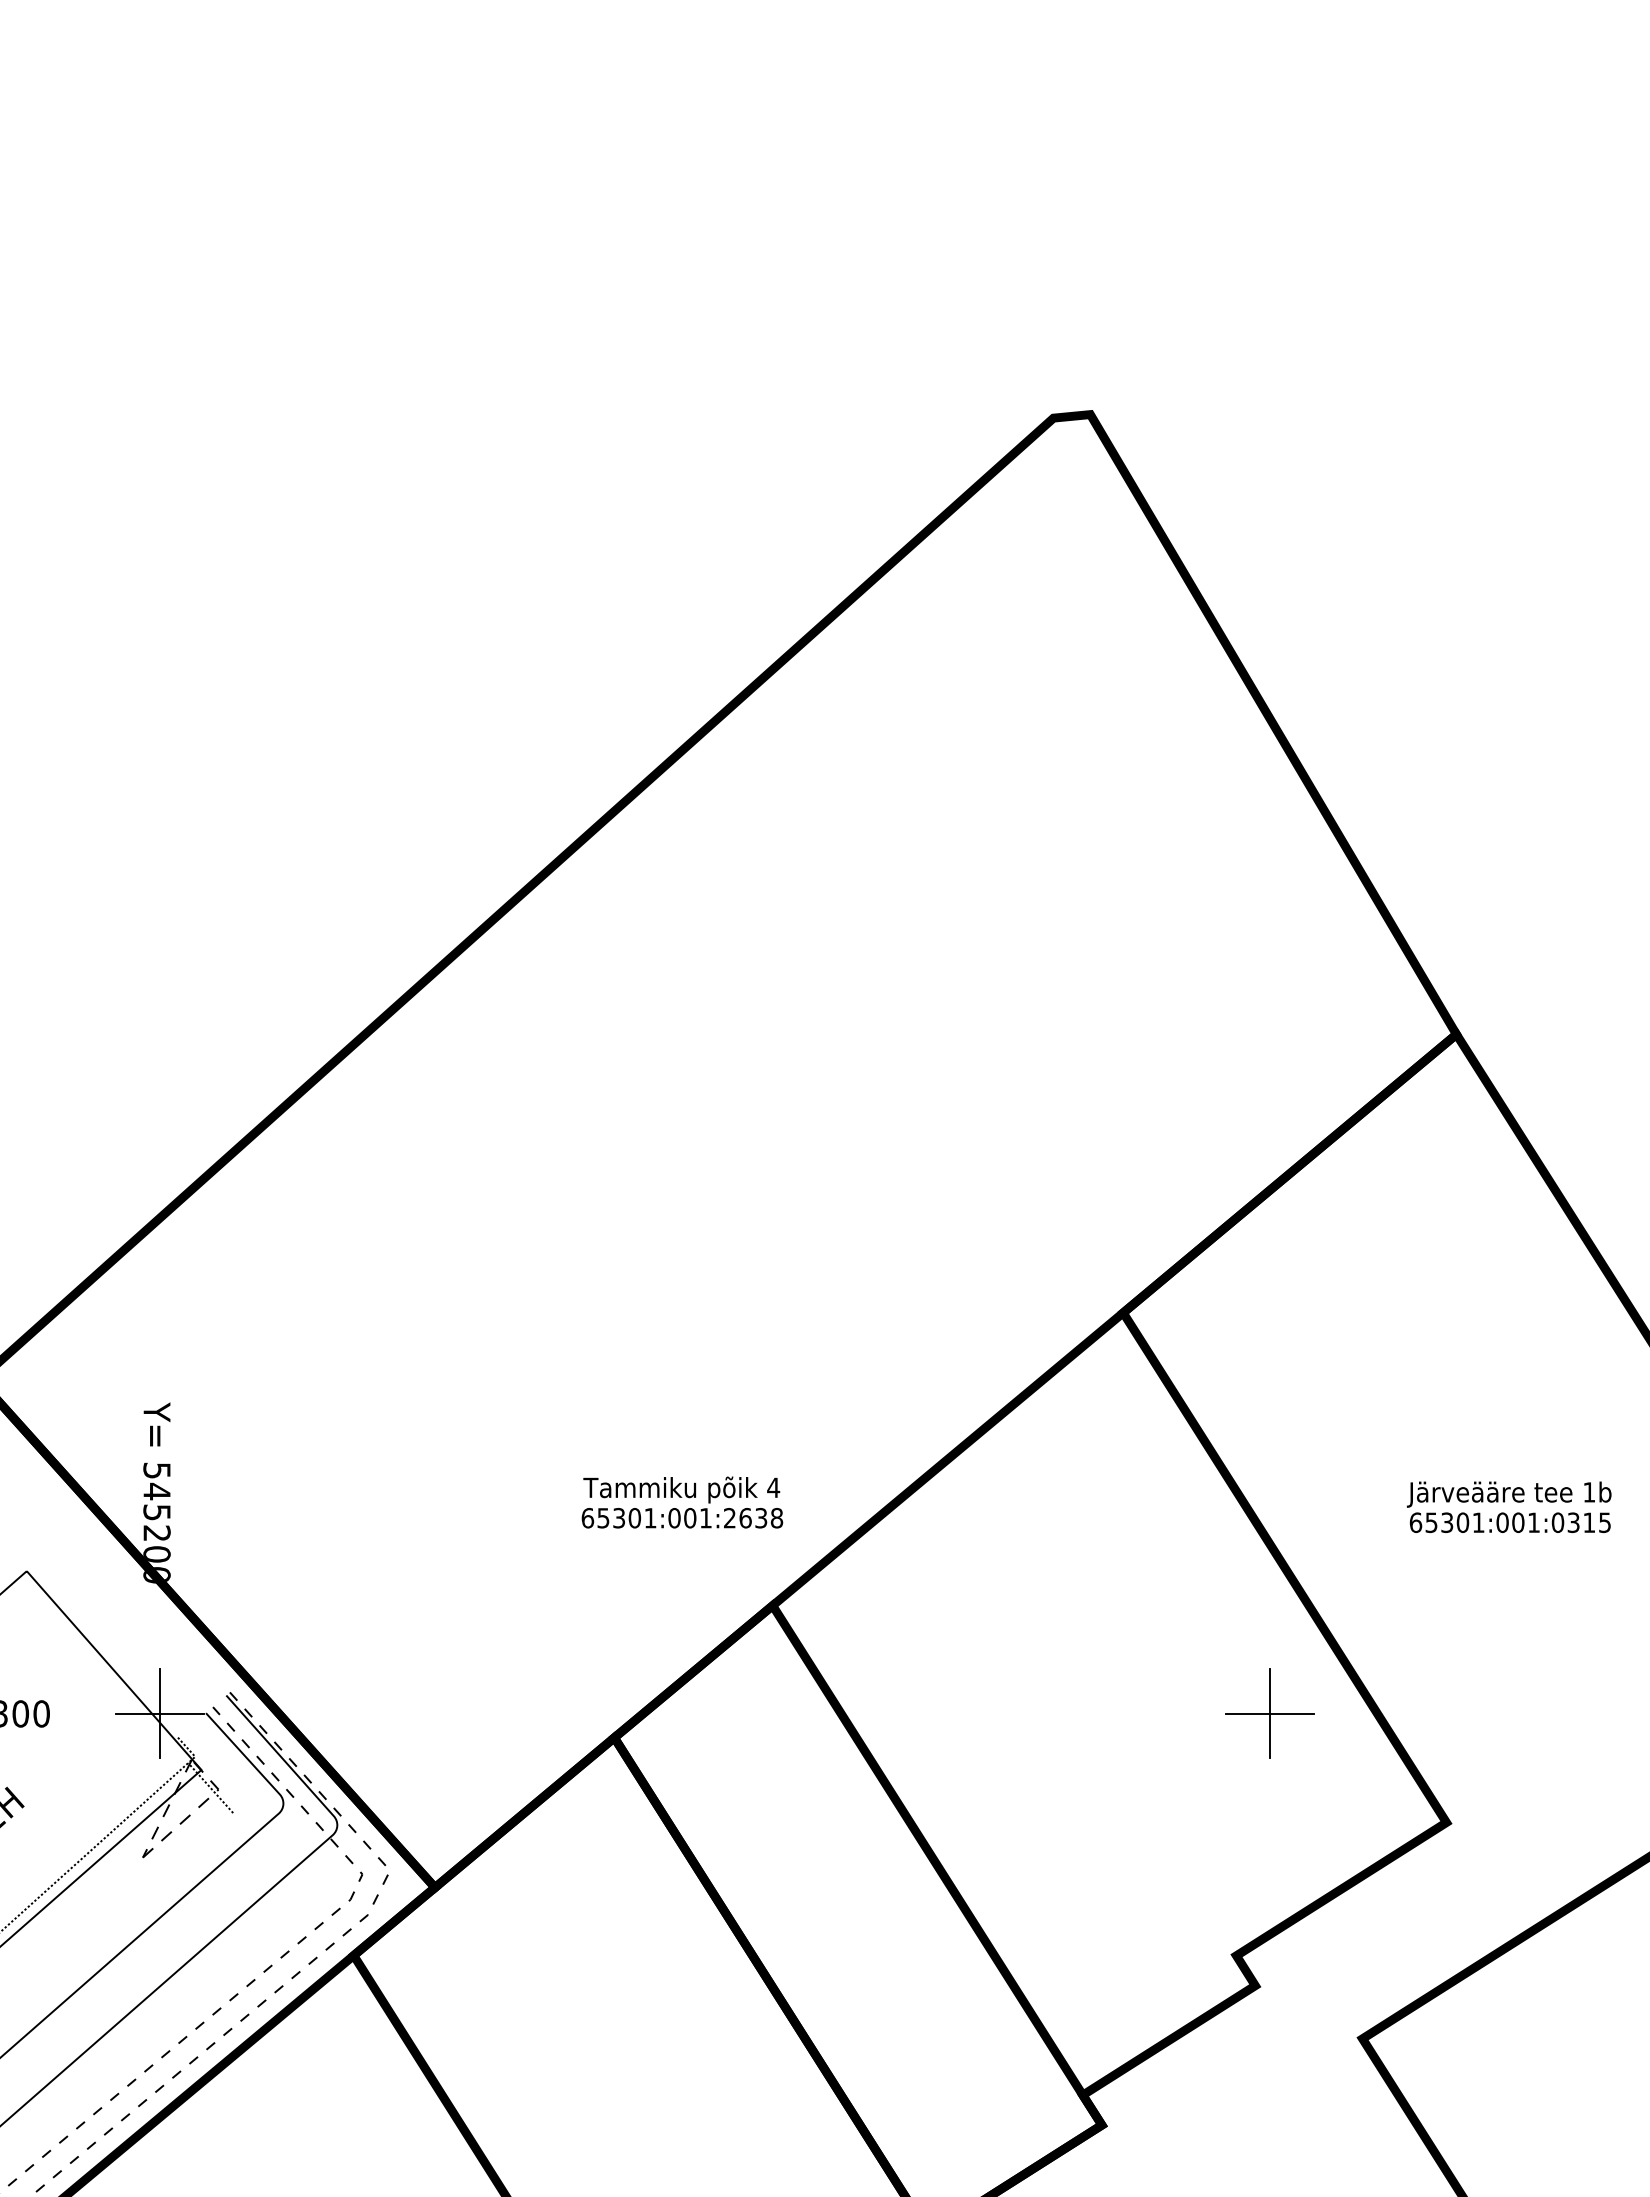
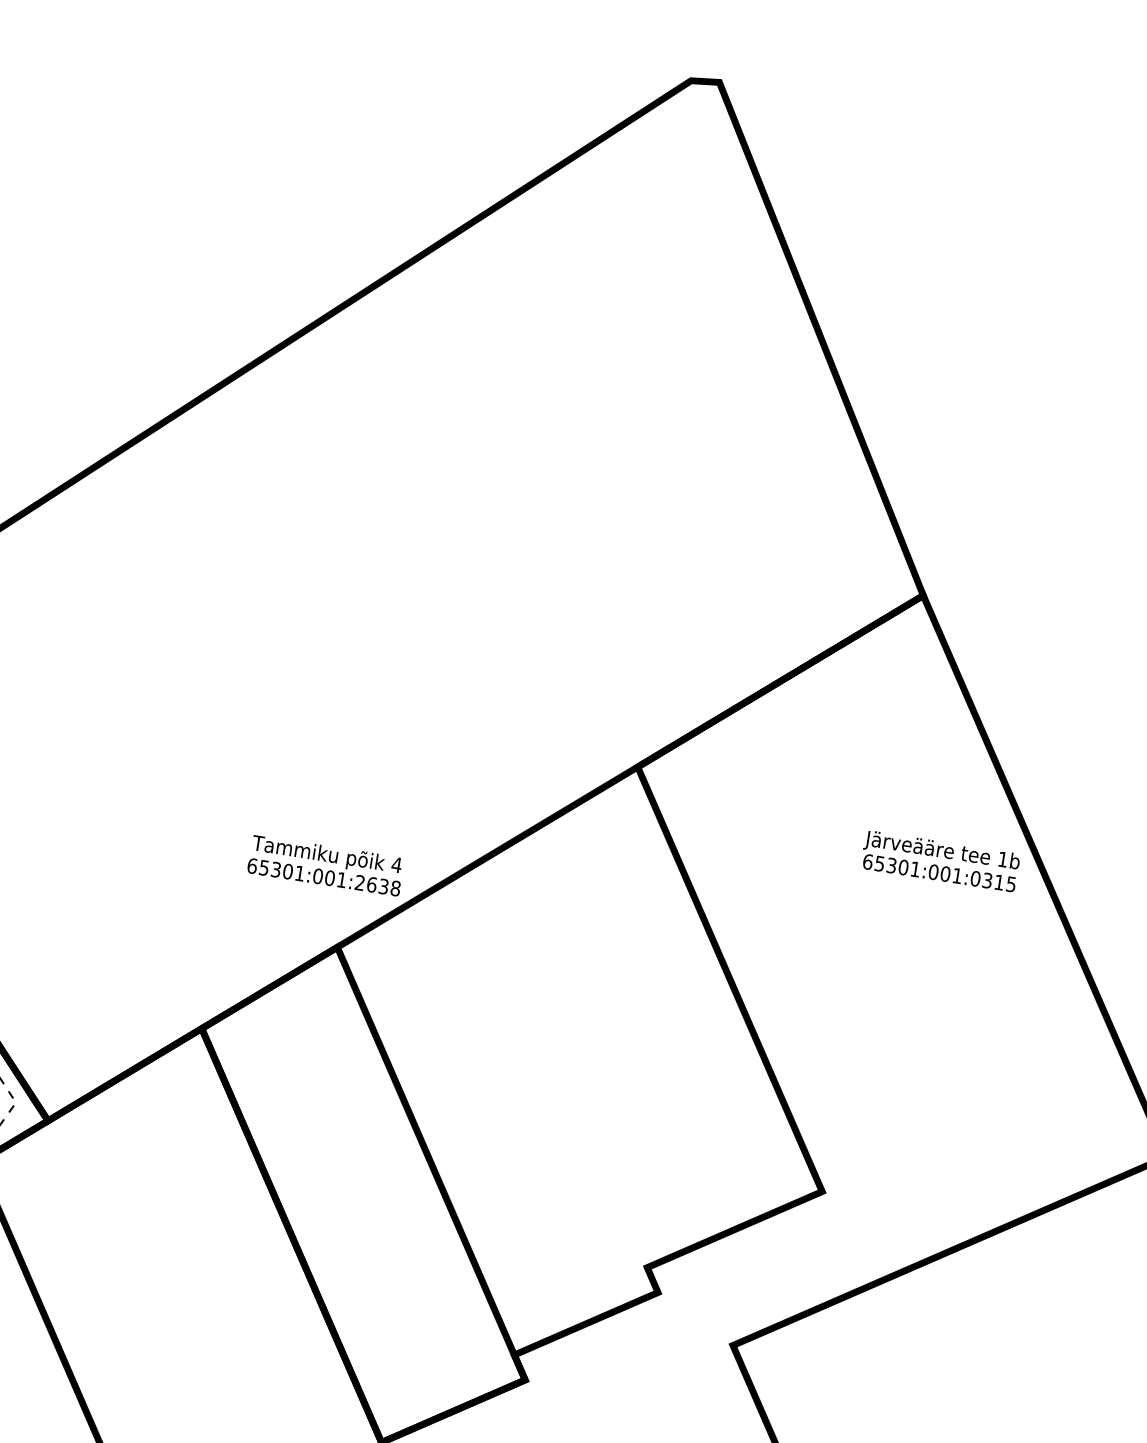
text: (682, 1502) -> (325, 865), moved
text: (1509, 1506) -> (940, 860), moved
part: (1269, 1713) -> (701, 1087), removed

